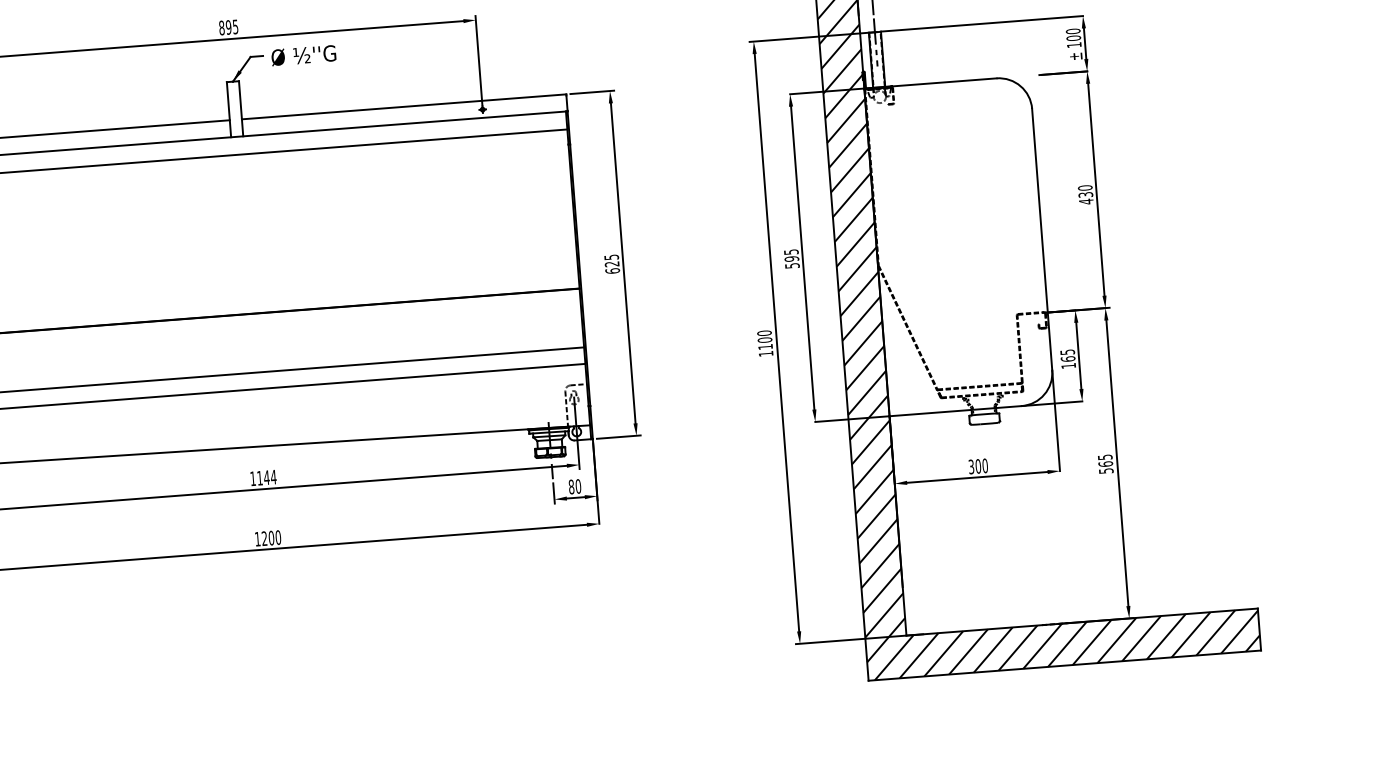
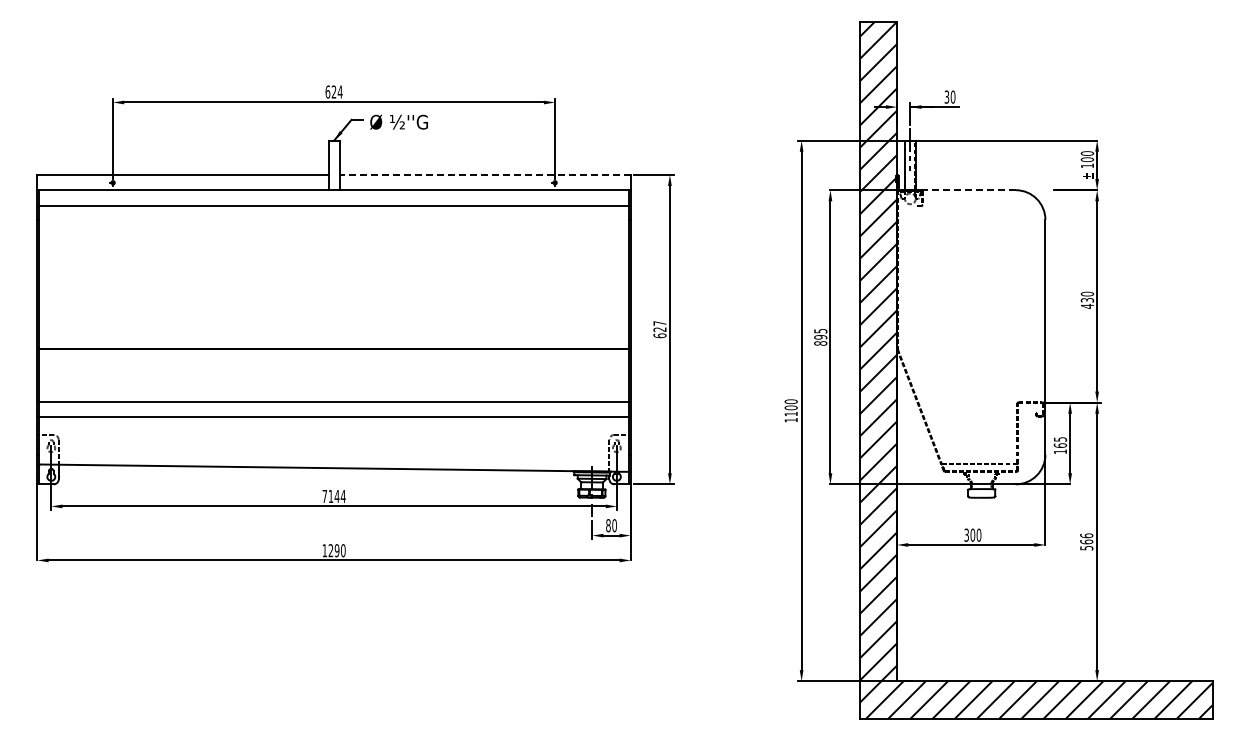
text: (228, 26) -> (333, 91), 895 -> 624
line: (943, 82) -> (968, 190), solid -> dashed
line: (404, 106) -> (485, 174), solid -> dashed
text: (611, 257) -> (659, 323), 625 -> 627
text: (792, 265) -> (820, 343), 595 -> 895
text: (1104, 456) -> (1086, 535), 565 -> 566
text: (252, 478) -> (324, 496), 1144 -> 7144
text: (270, 537) -> (336, 550), 1200 -> 1290

